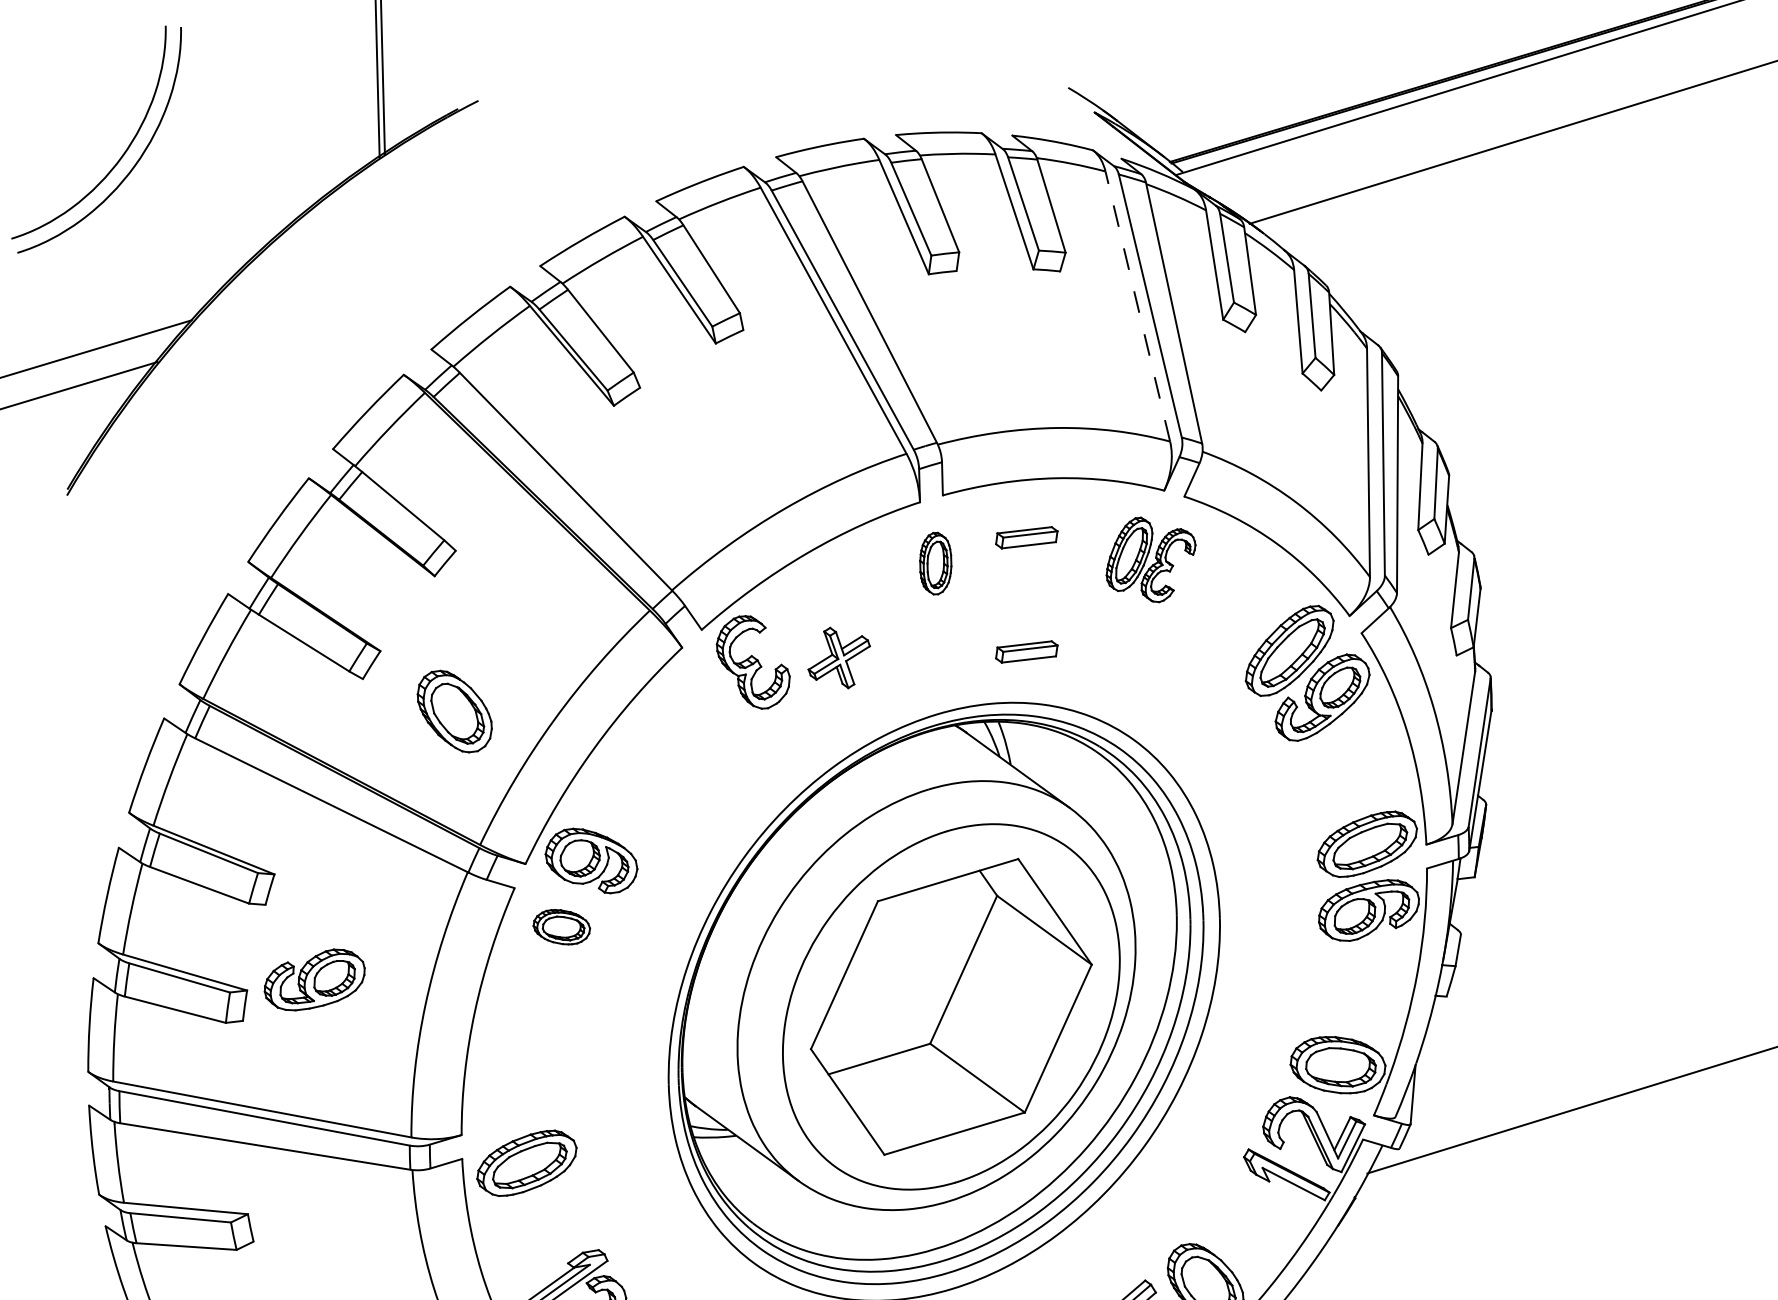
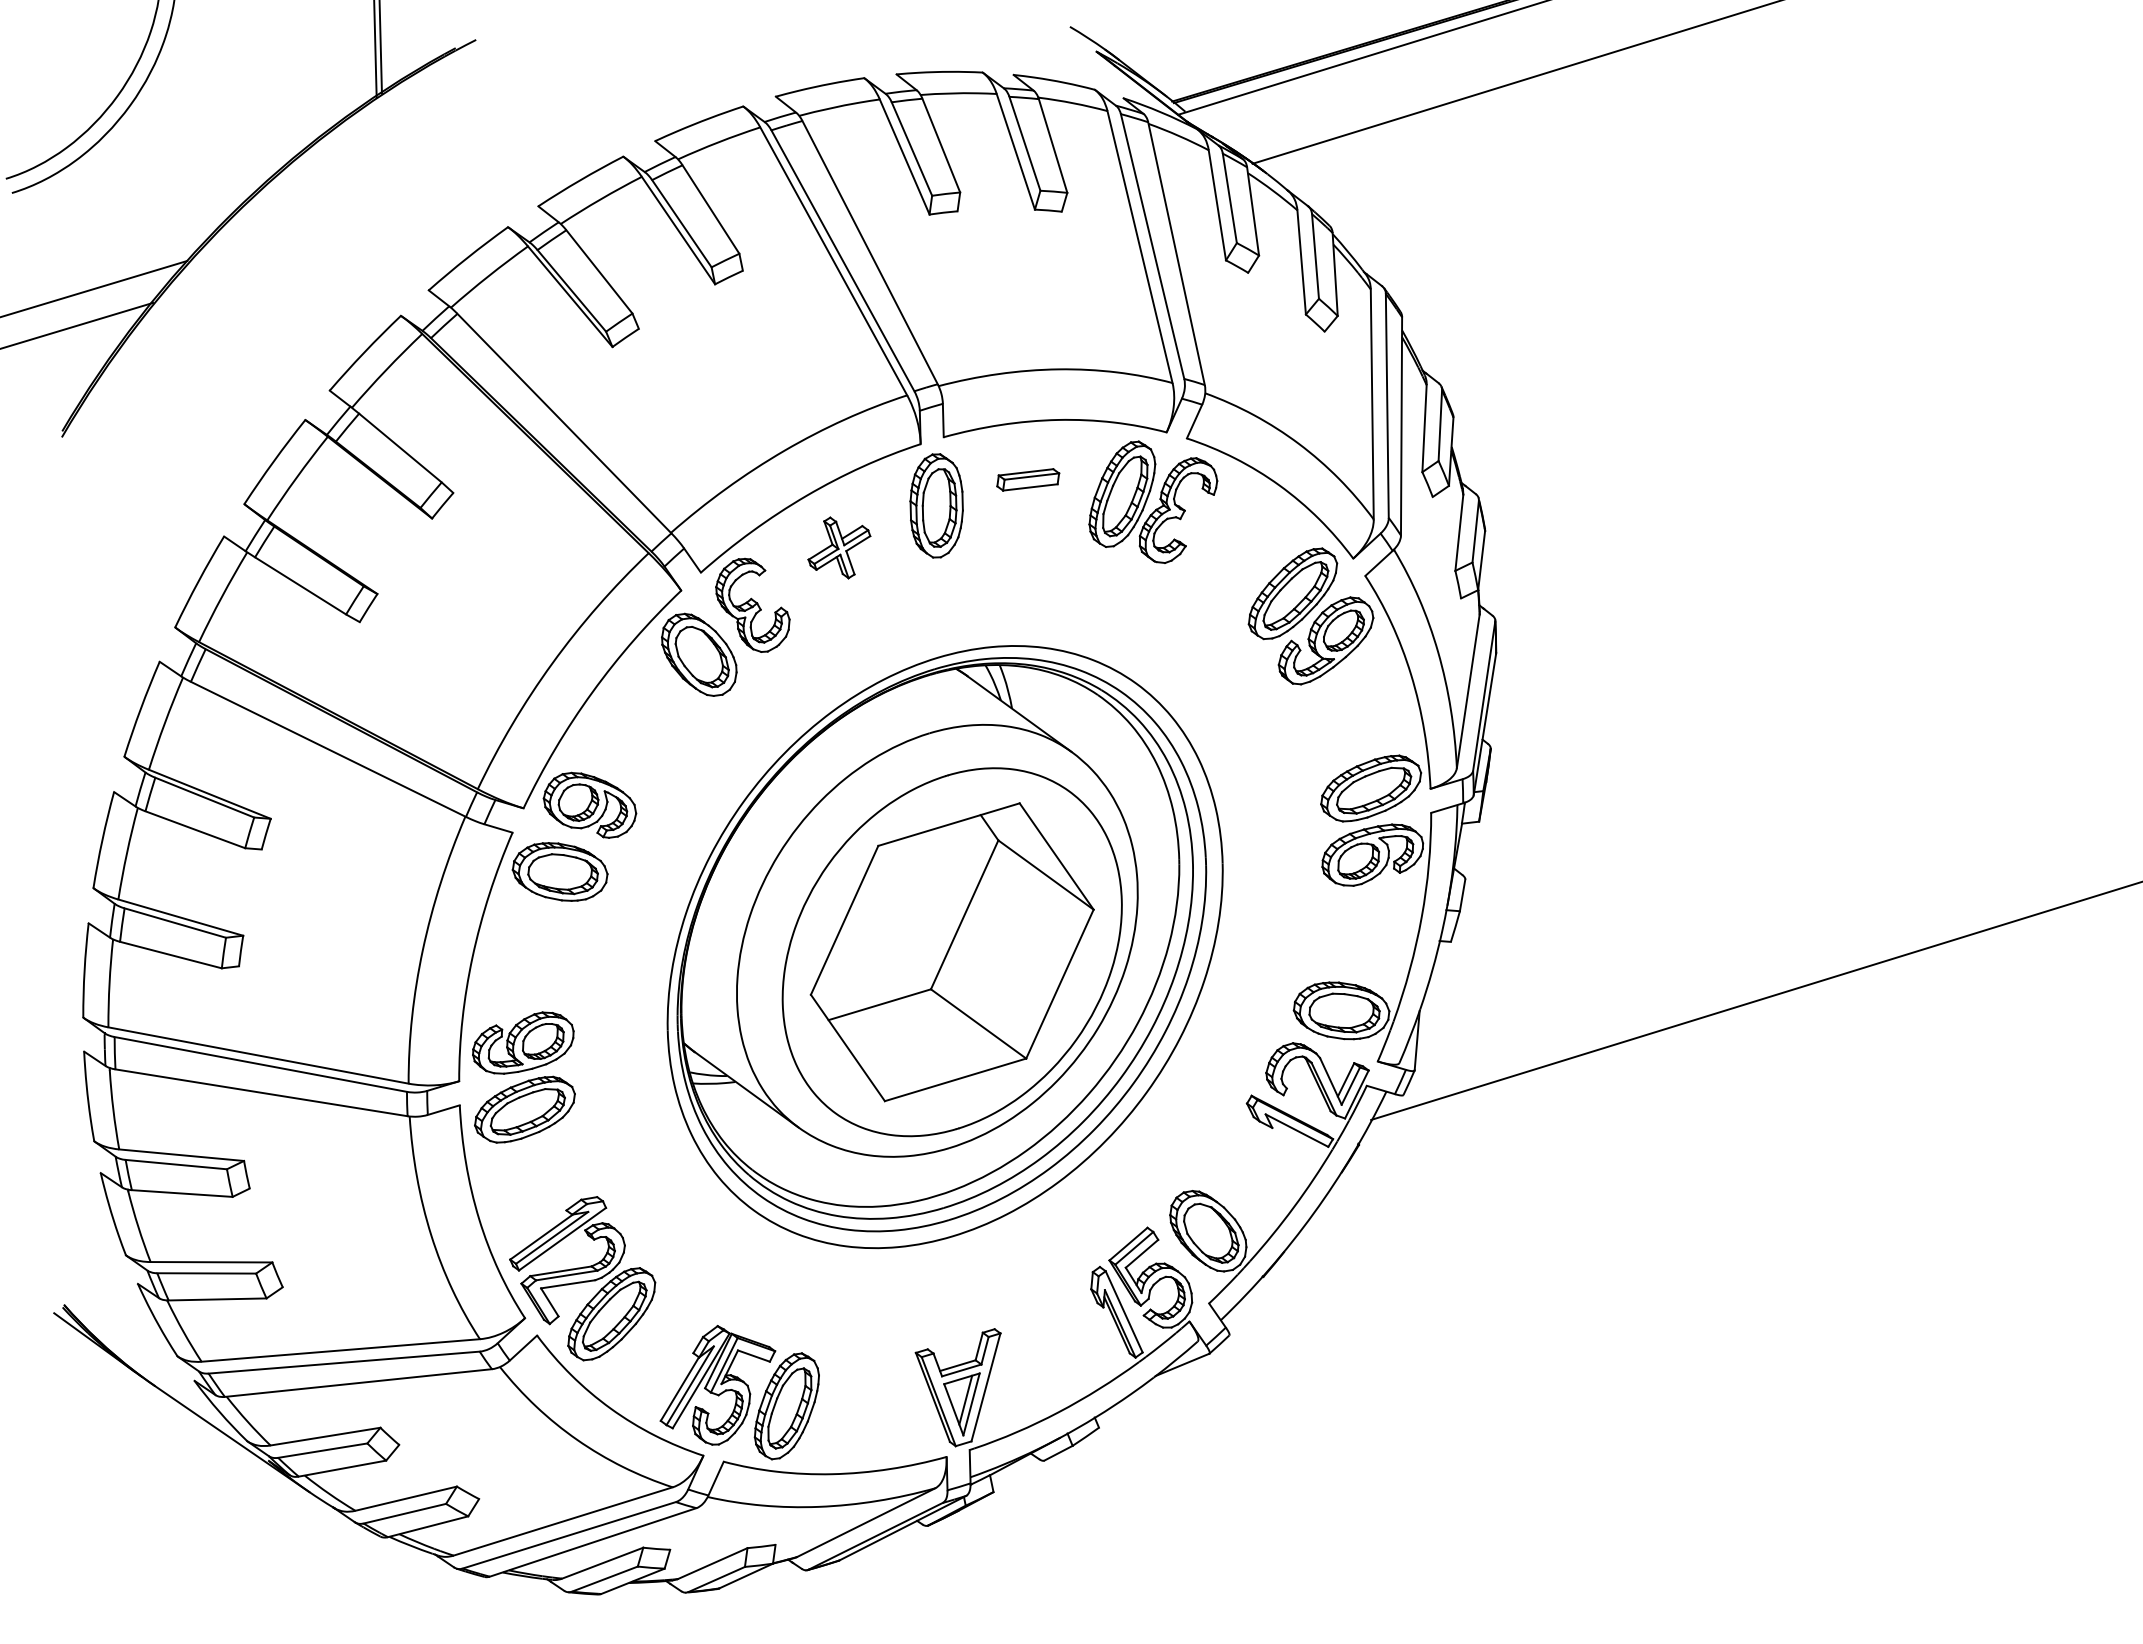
line: (1138, 306) -> (1140, 247), dashed -> solid
part: (1151, 559) -> (1153, 501), size x1.43
part: (935, 563) -> (936, 505), size x1.67
part: (1027, 651) -> (1028, 594), removed
part: (839, 657) -> (839, 547), moved
part: (454, 711) -> (699, 654), moved
part: (561, 926) -> (559, 871), size x1.67
part: (314, 979) -> (523, 1042), moved

